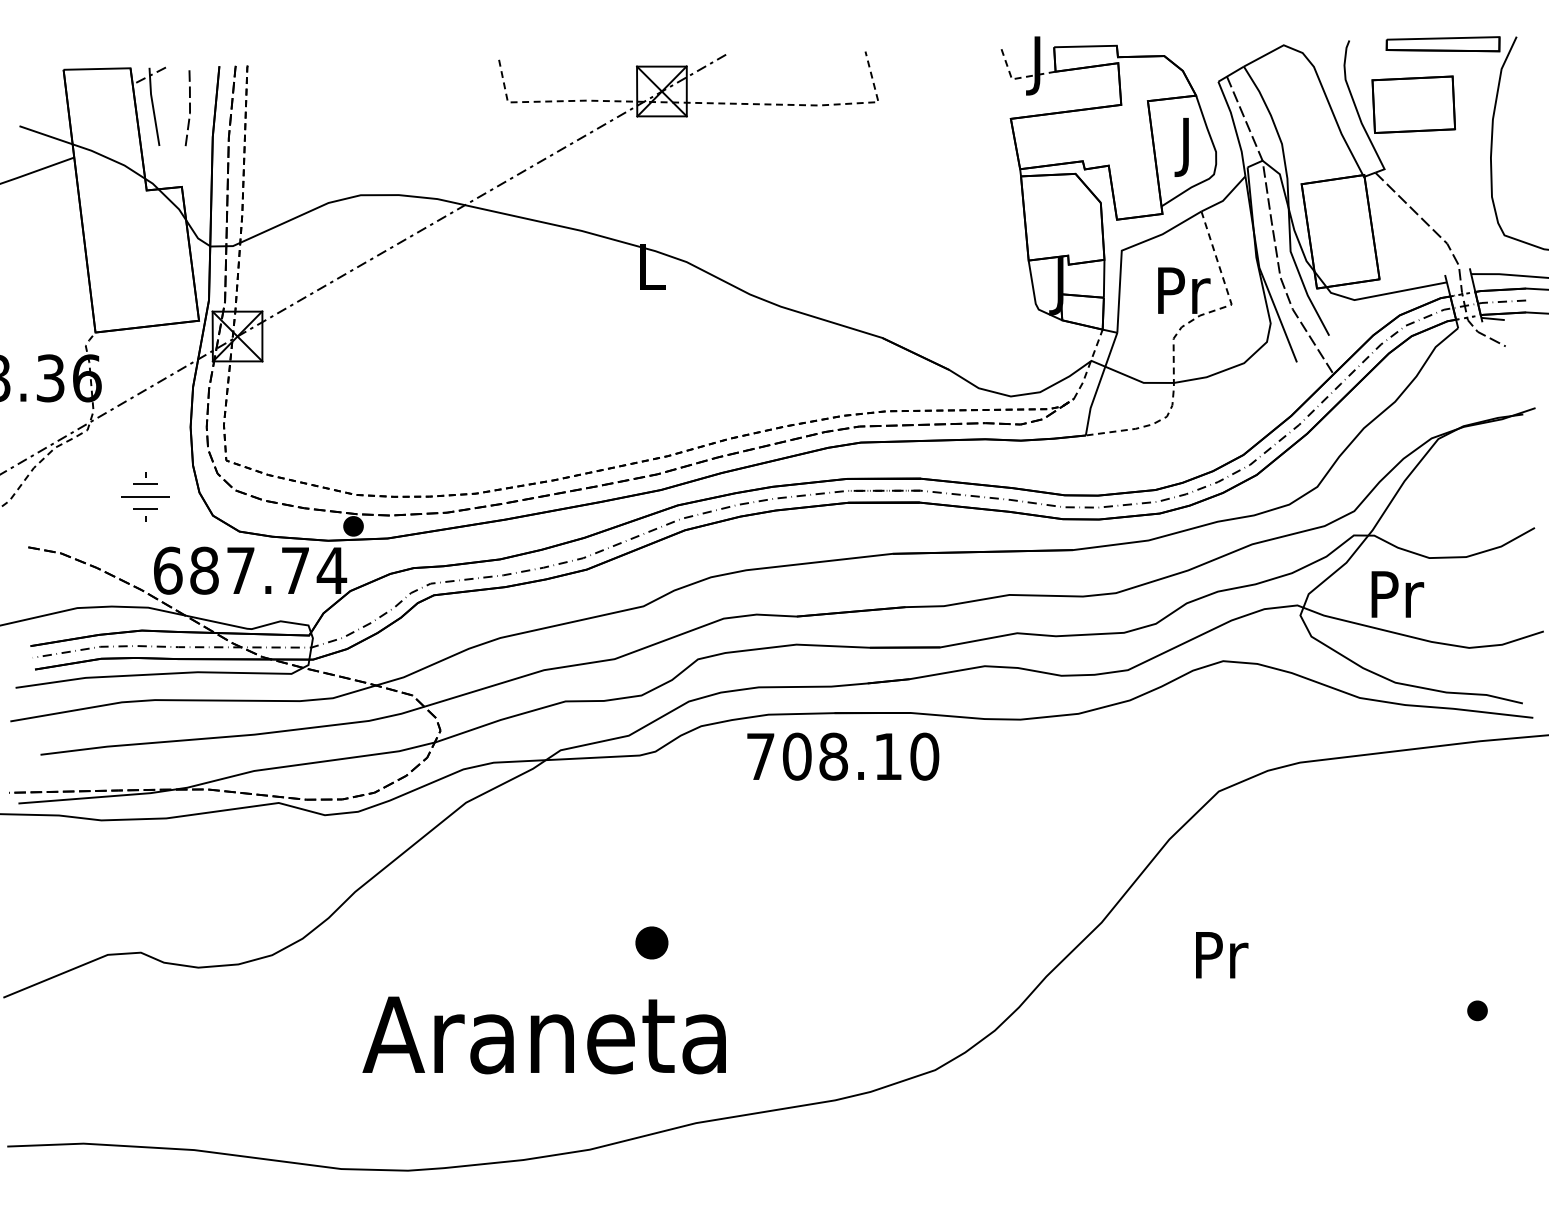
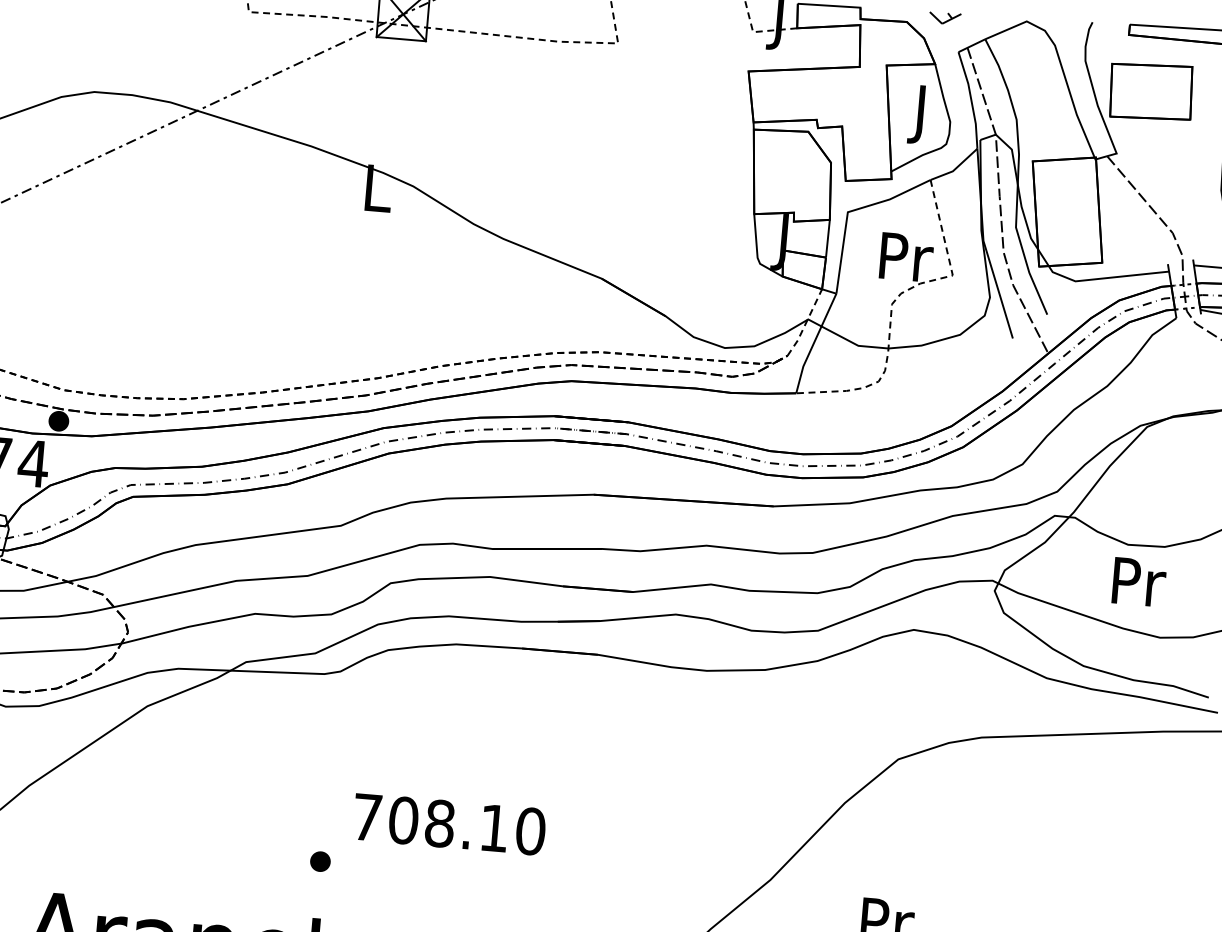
part: (1202, 49) -> (945, 18), added
text: (1397, 594) -> (1139, 582), moved
text: (843, 756) -> (449, 824), moved
part: (651, 942) -> (320, 861), size x0.62

